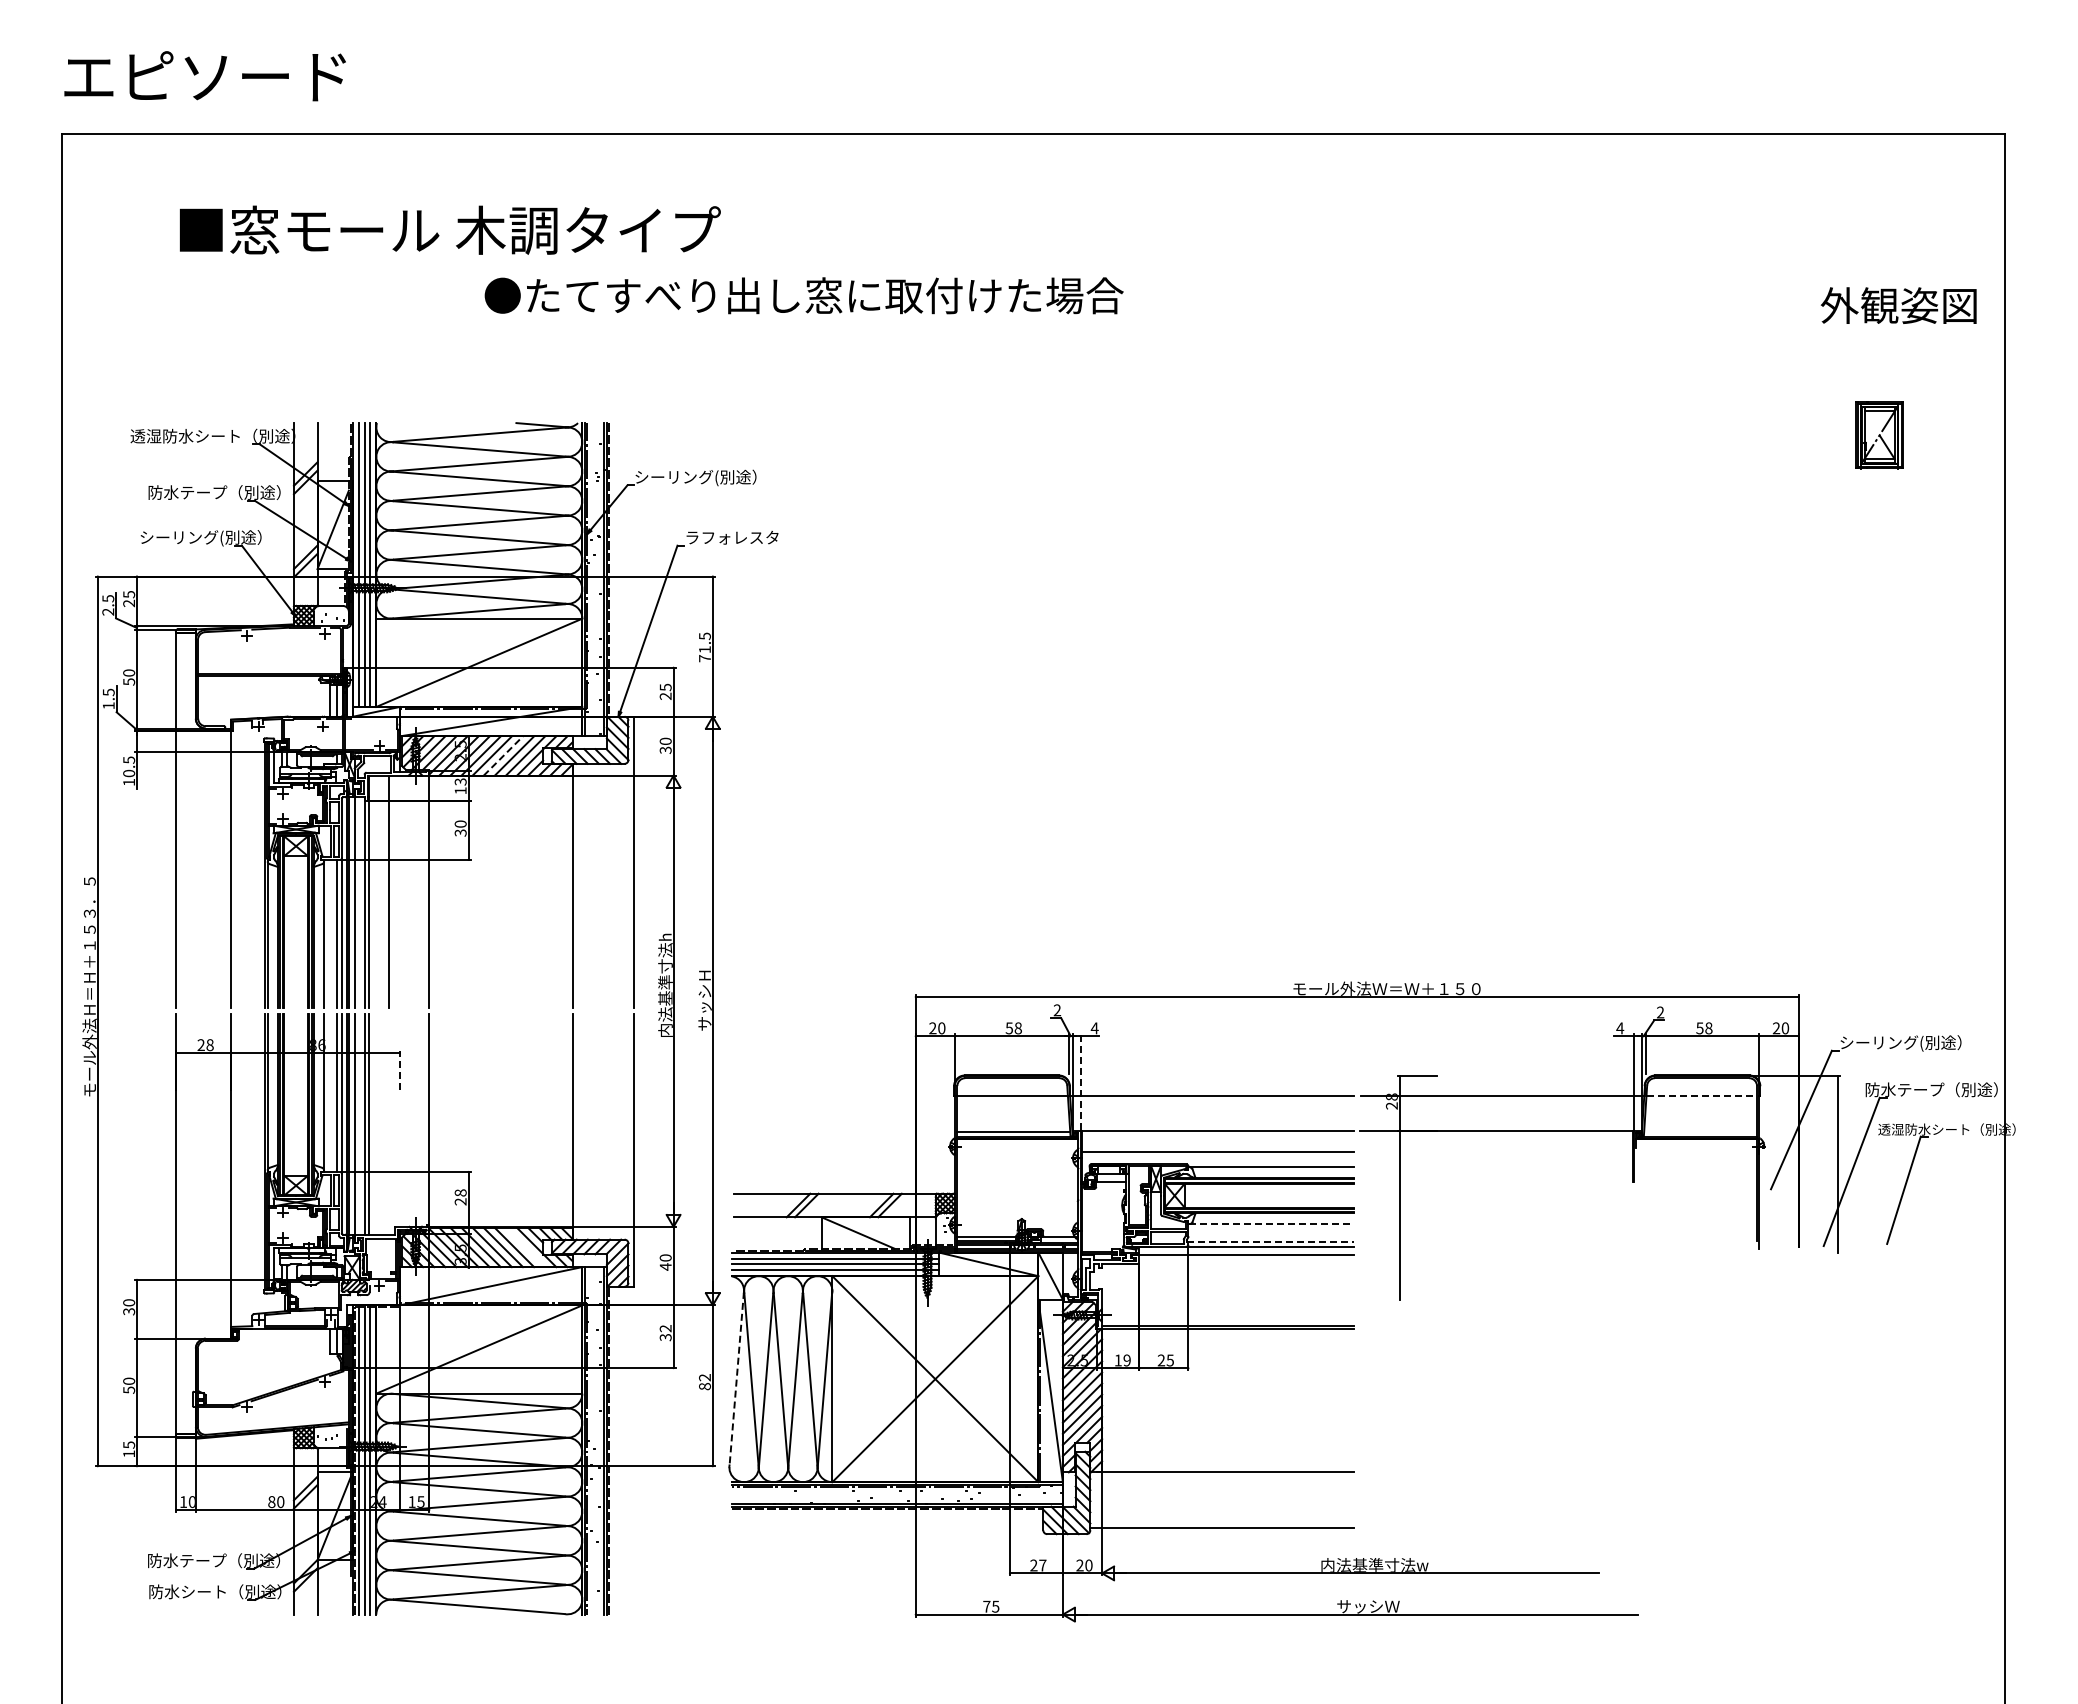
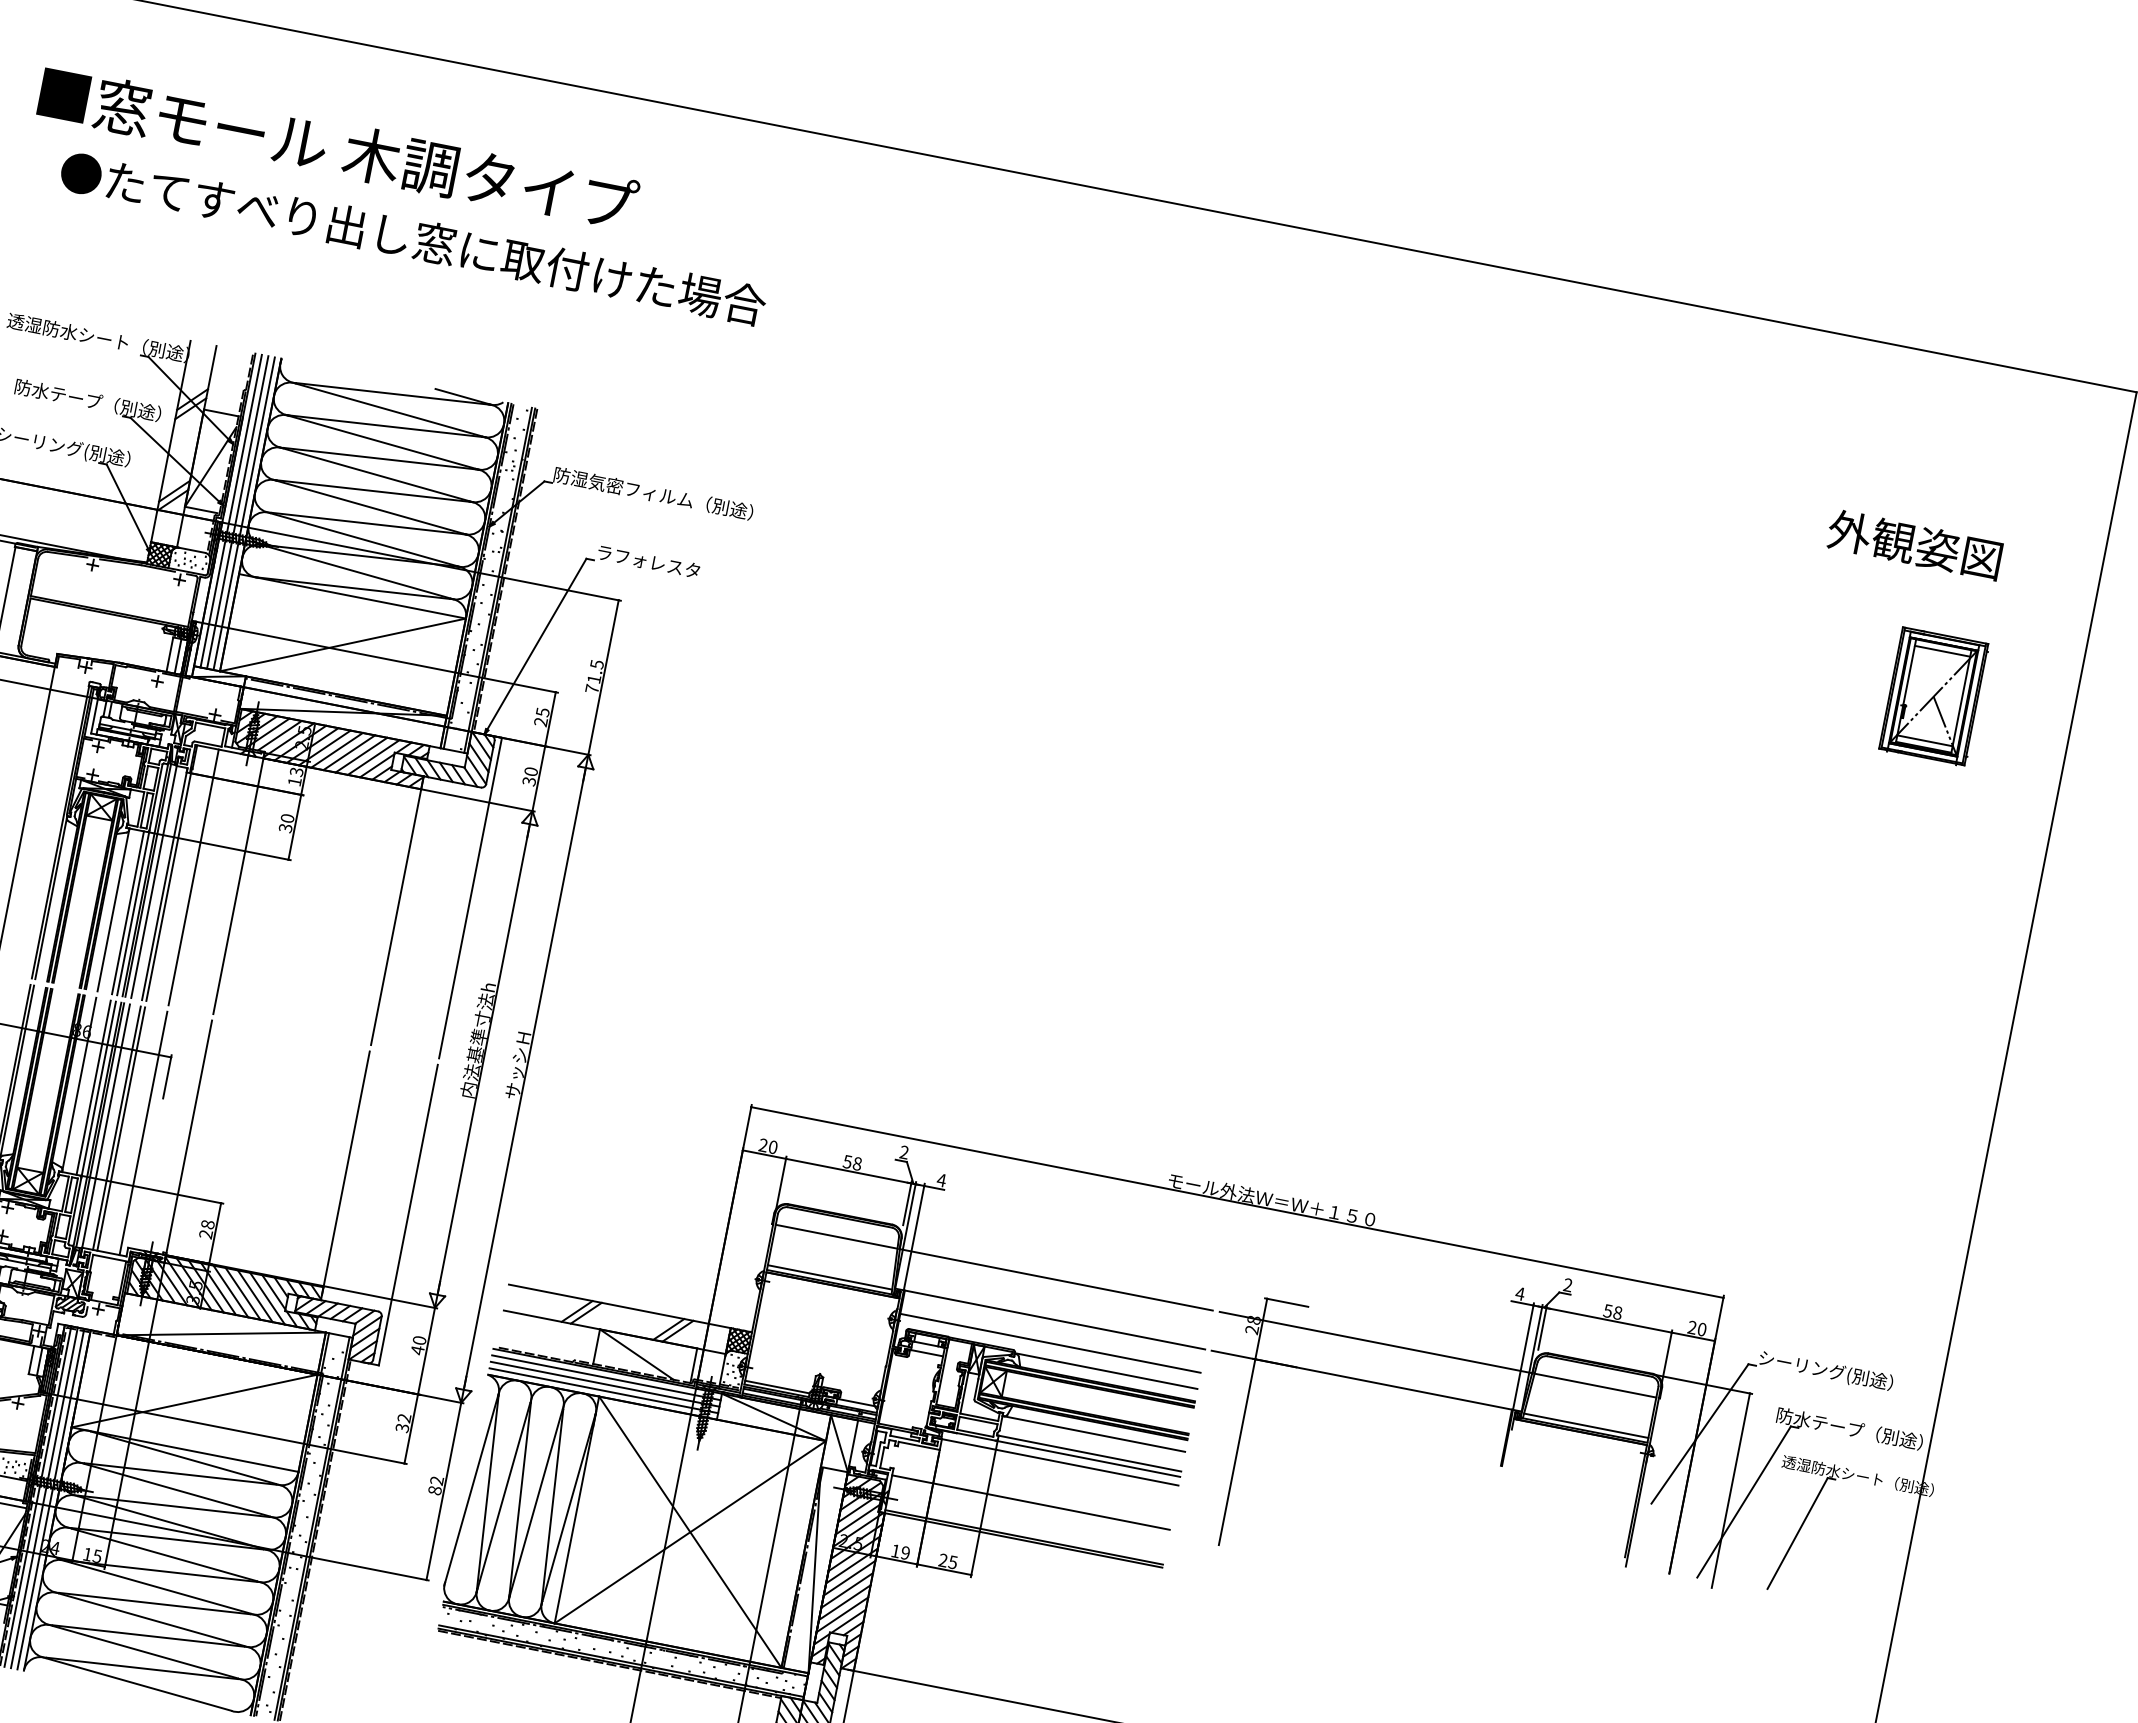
text: (450, 229) -> (338, 148), moved
text: (803, 295) -> (412, 238), moved
text: (1898, 305) -> (1914, 544), moved
part: (1879, 435) -> (1933, 697), size x1.67
text: (725, 477) -> (654, 494), シーリング(別途） -> 防湿気密フィルム（別途）
line: (503, 756) -> (349, 753), dashed -> solid
line: (399, 1070) -> (166, 1076), dashed -> solid
line: (1080, 1081) -> (914, 1235), dashed -> solid
line: (1702, 1095) -> (1596, 1385), dashed -> solid
line: (388, 1123) -> (143, 1132), added
line: (1700, 1132) -> (1586, 1425), added
line: (1271, 1223) -> (1094, 1433), dashed -> solid
line: (1271, 1241) -> (1090, 1453), dashed -> solid
line: (525, 1247) -> (267, 1298), added
line: (1228, 1294) -> (1031, 1502), added
line: (736, 1380) -> (471, 1490), dashed -> solid

